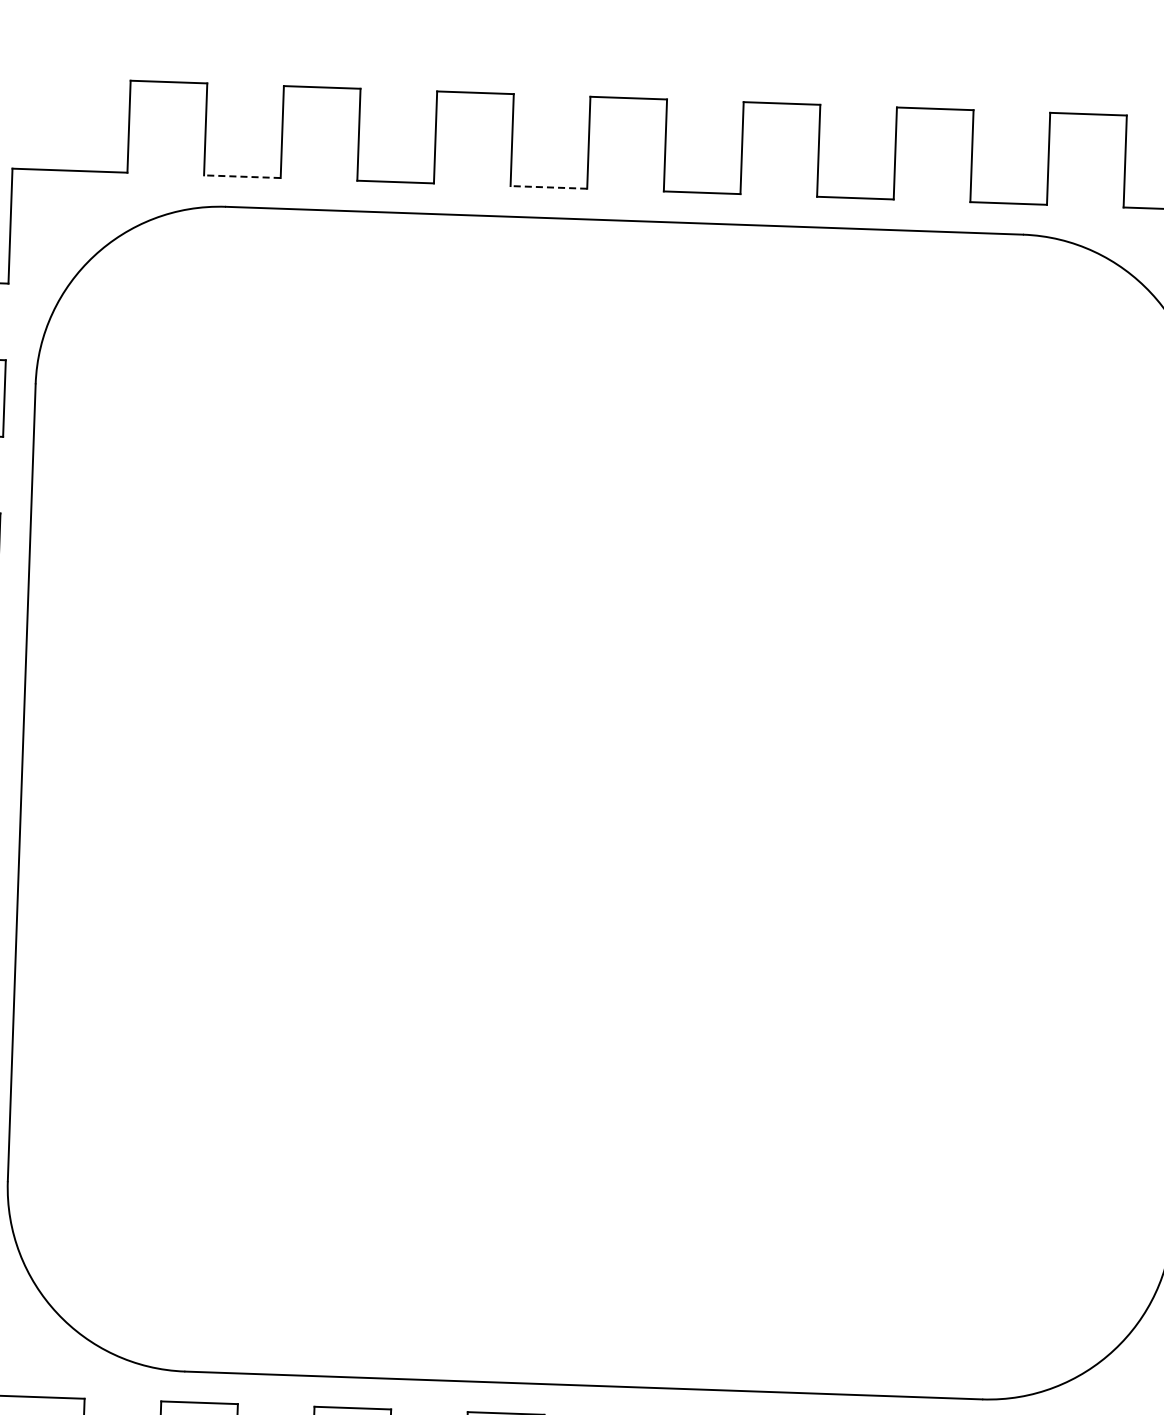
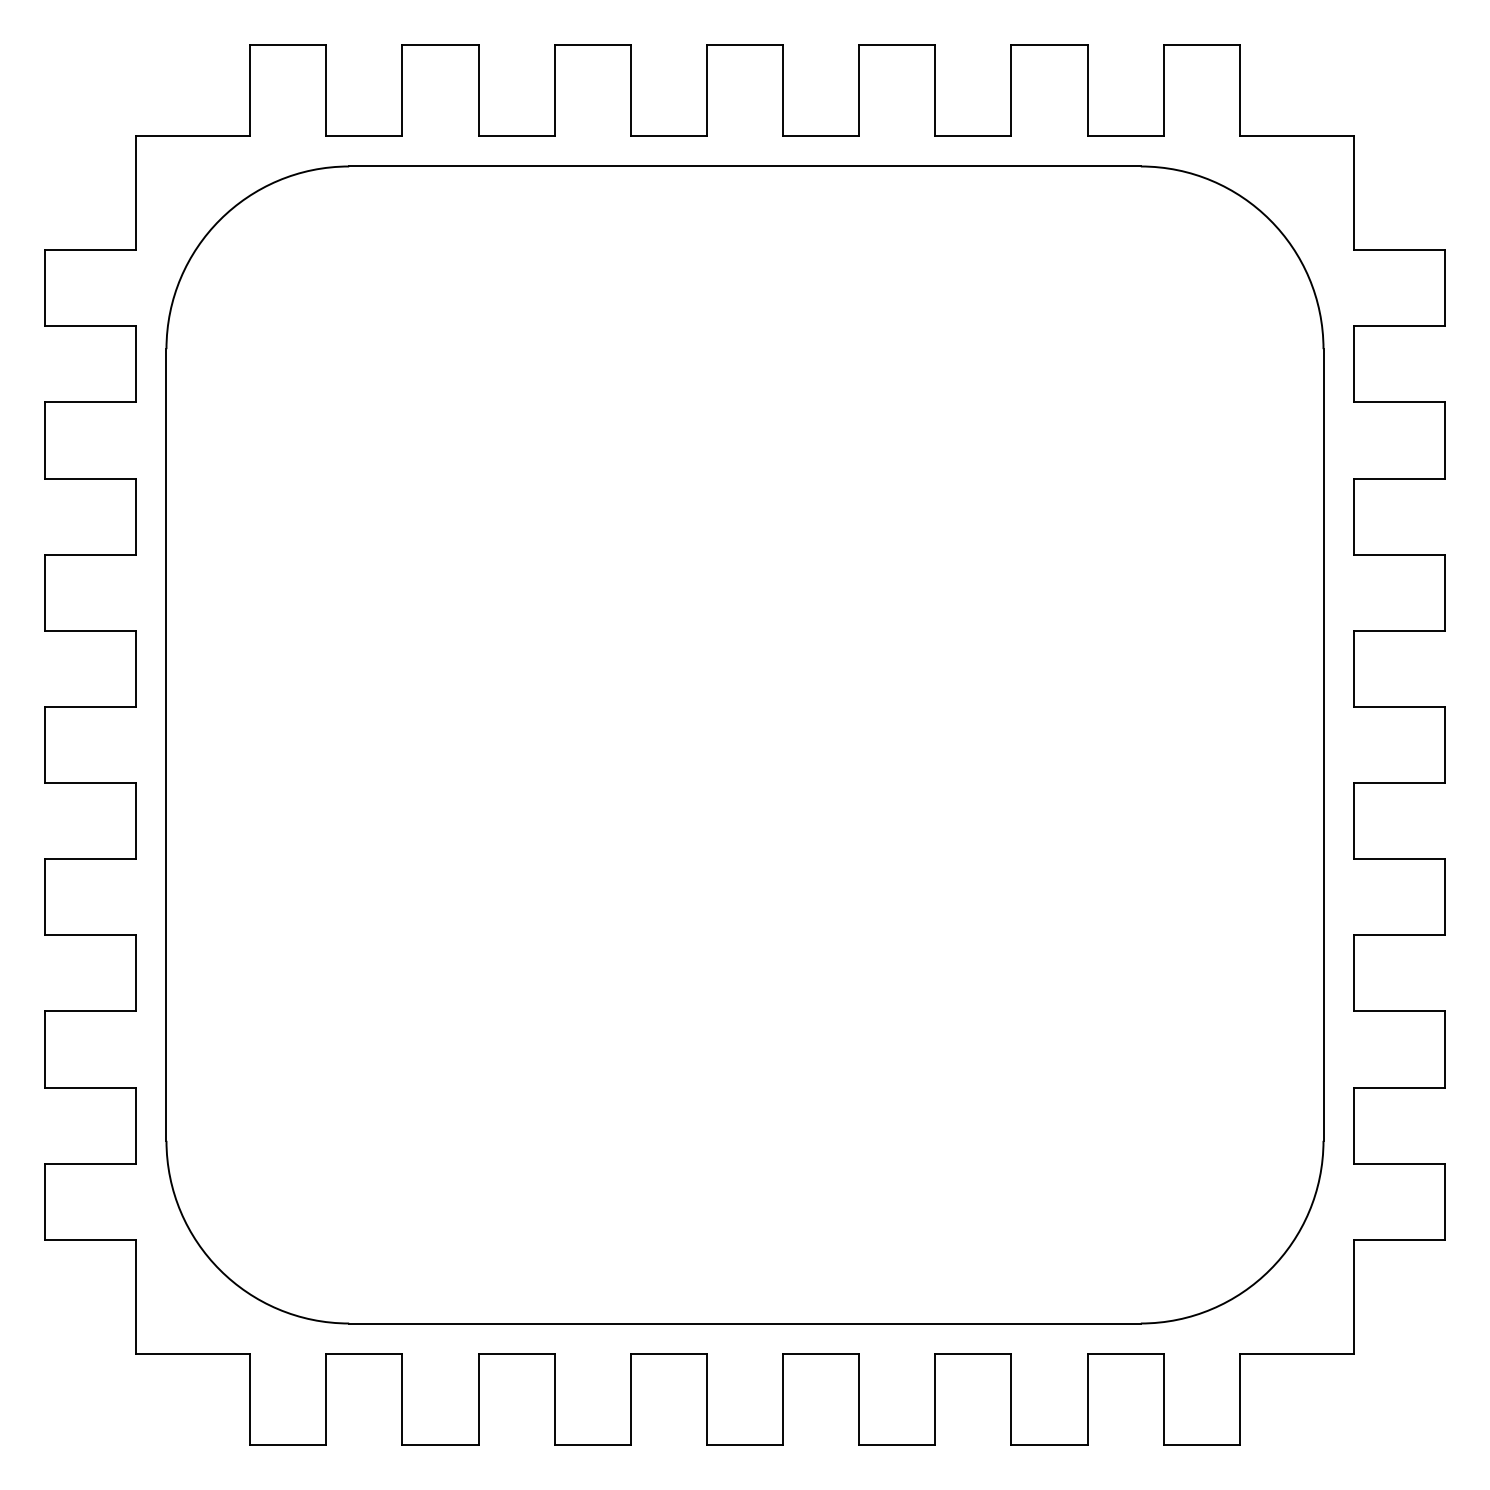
line: (241, 177) -> (363, 136), dashed -> solid
line: (548, 187) -> (668, 136), dashed -> solid

